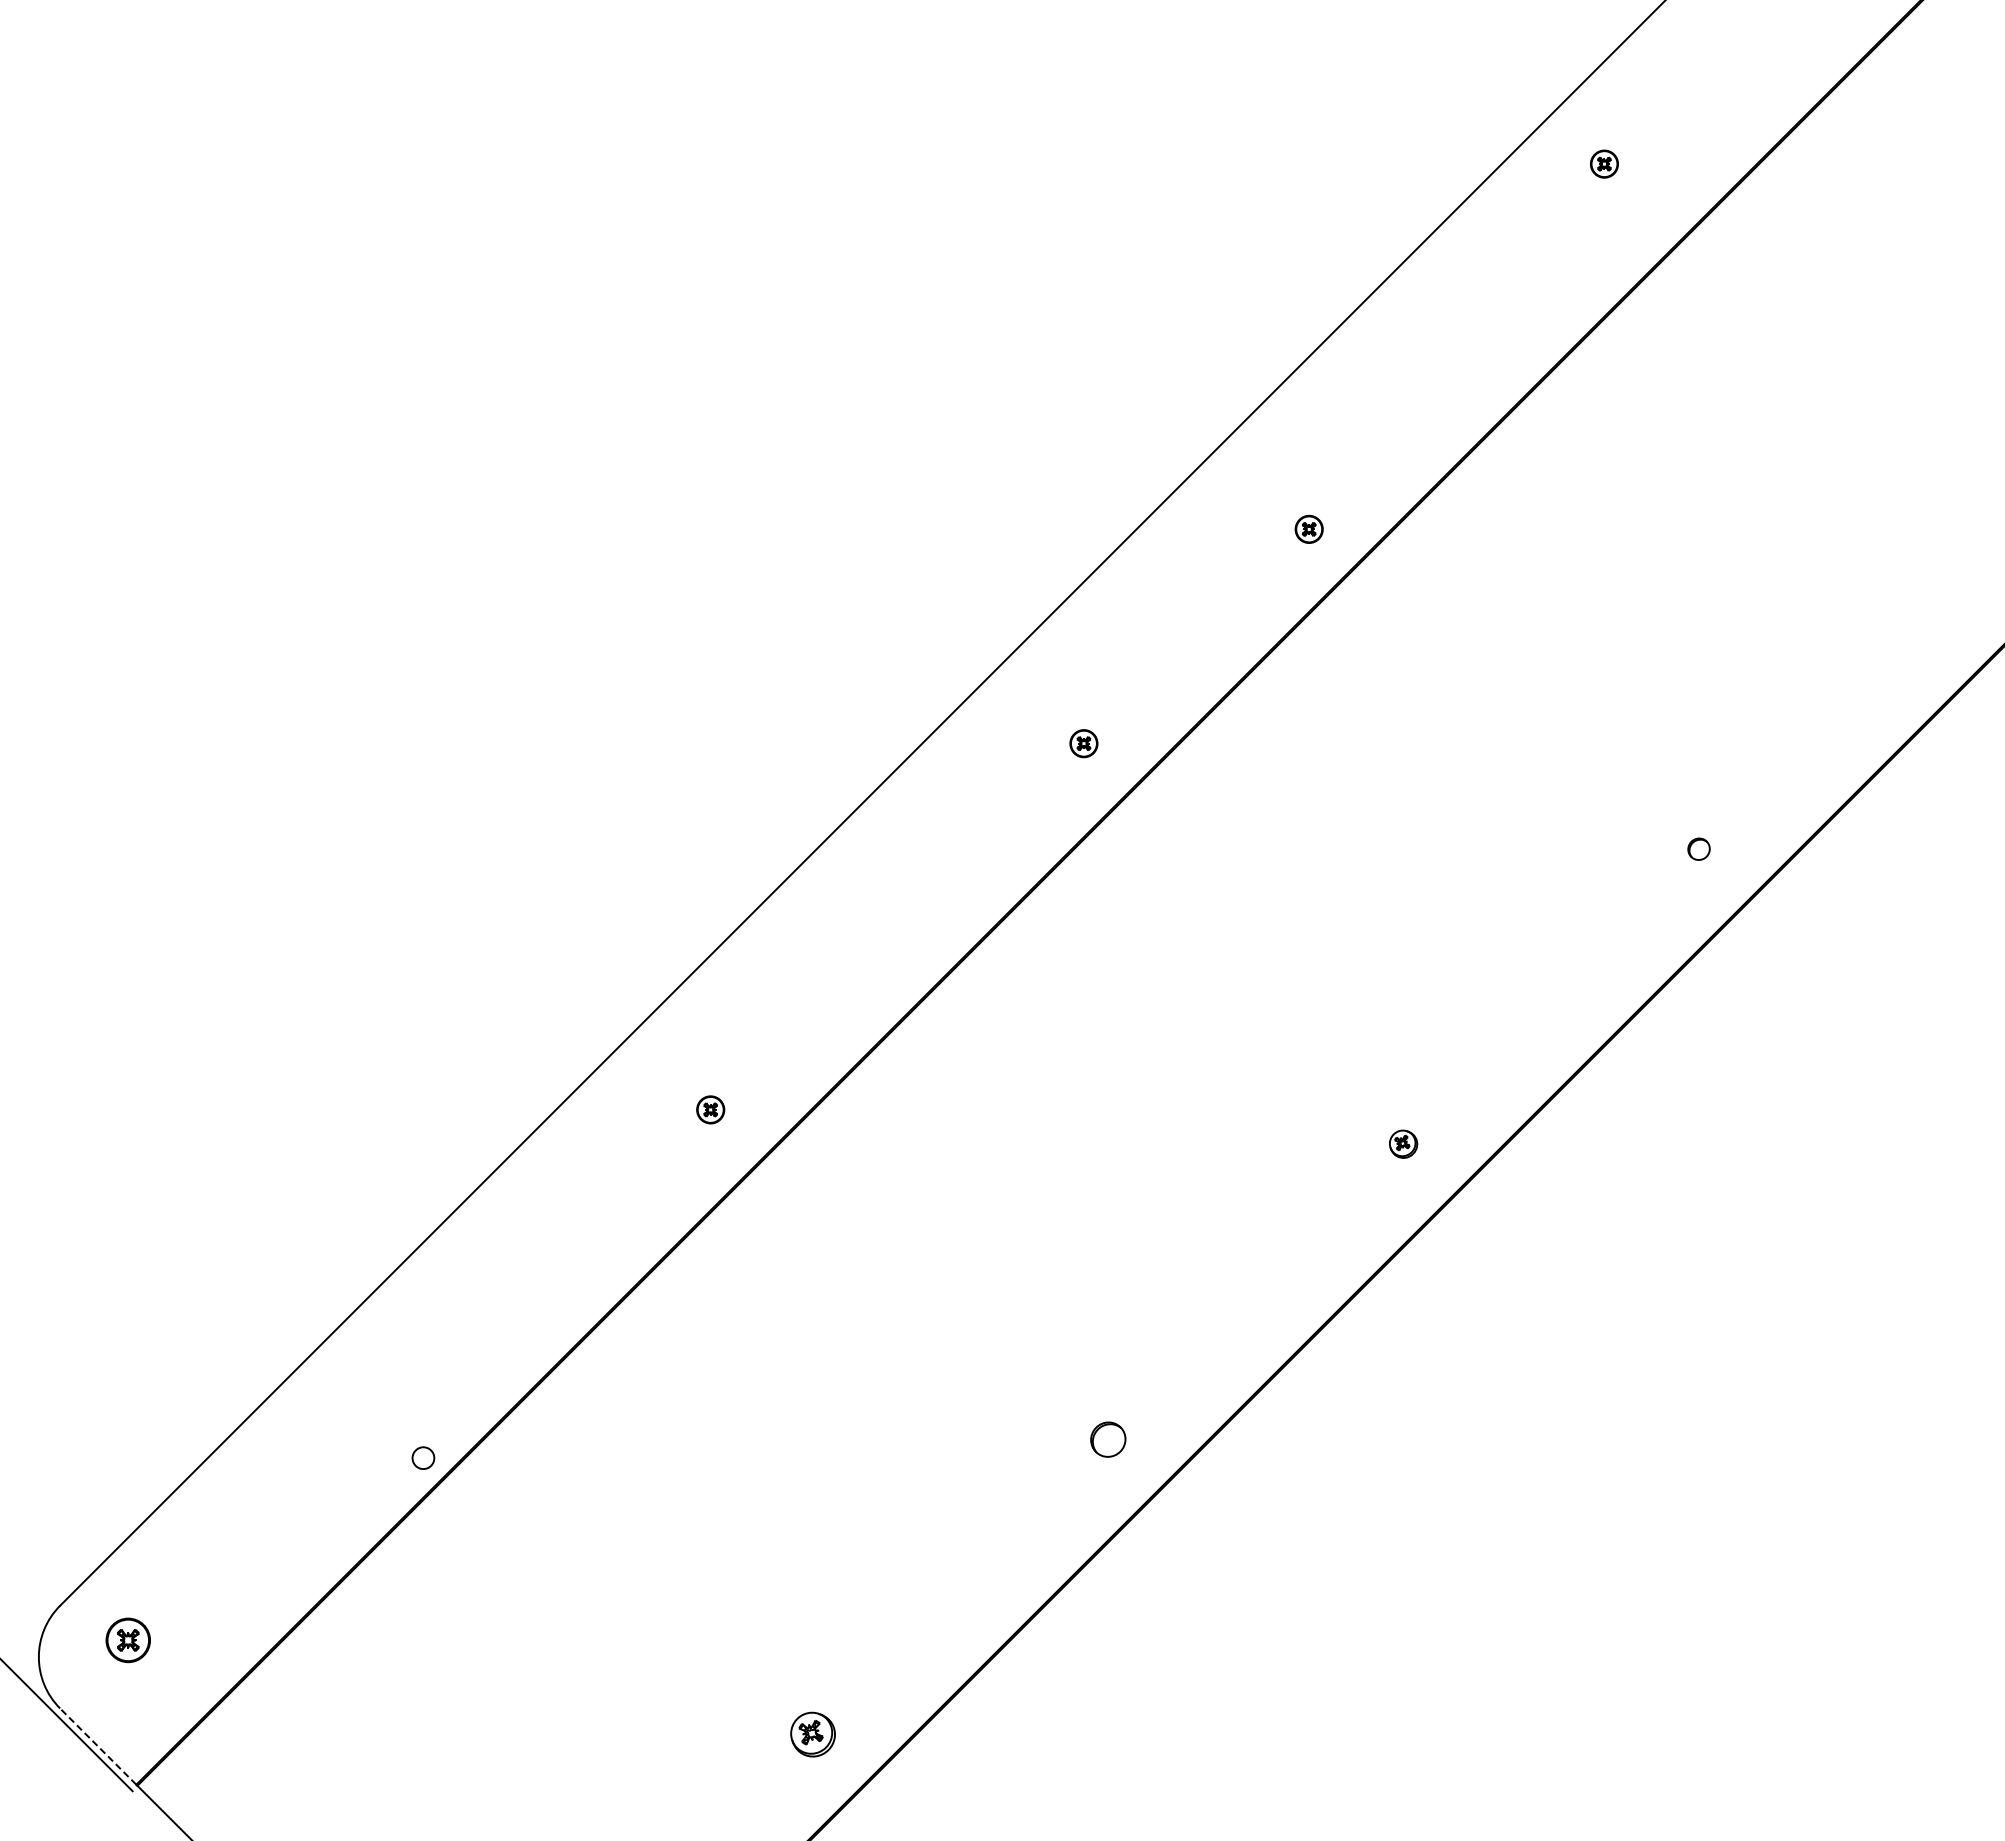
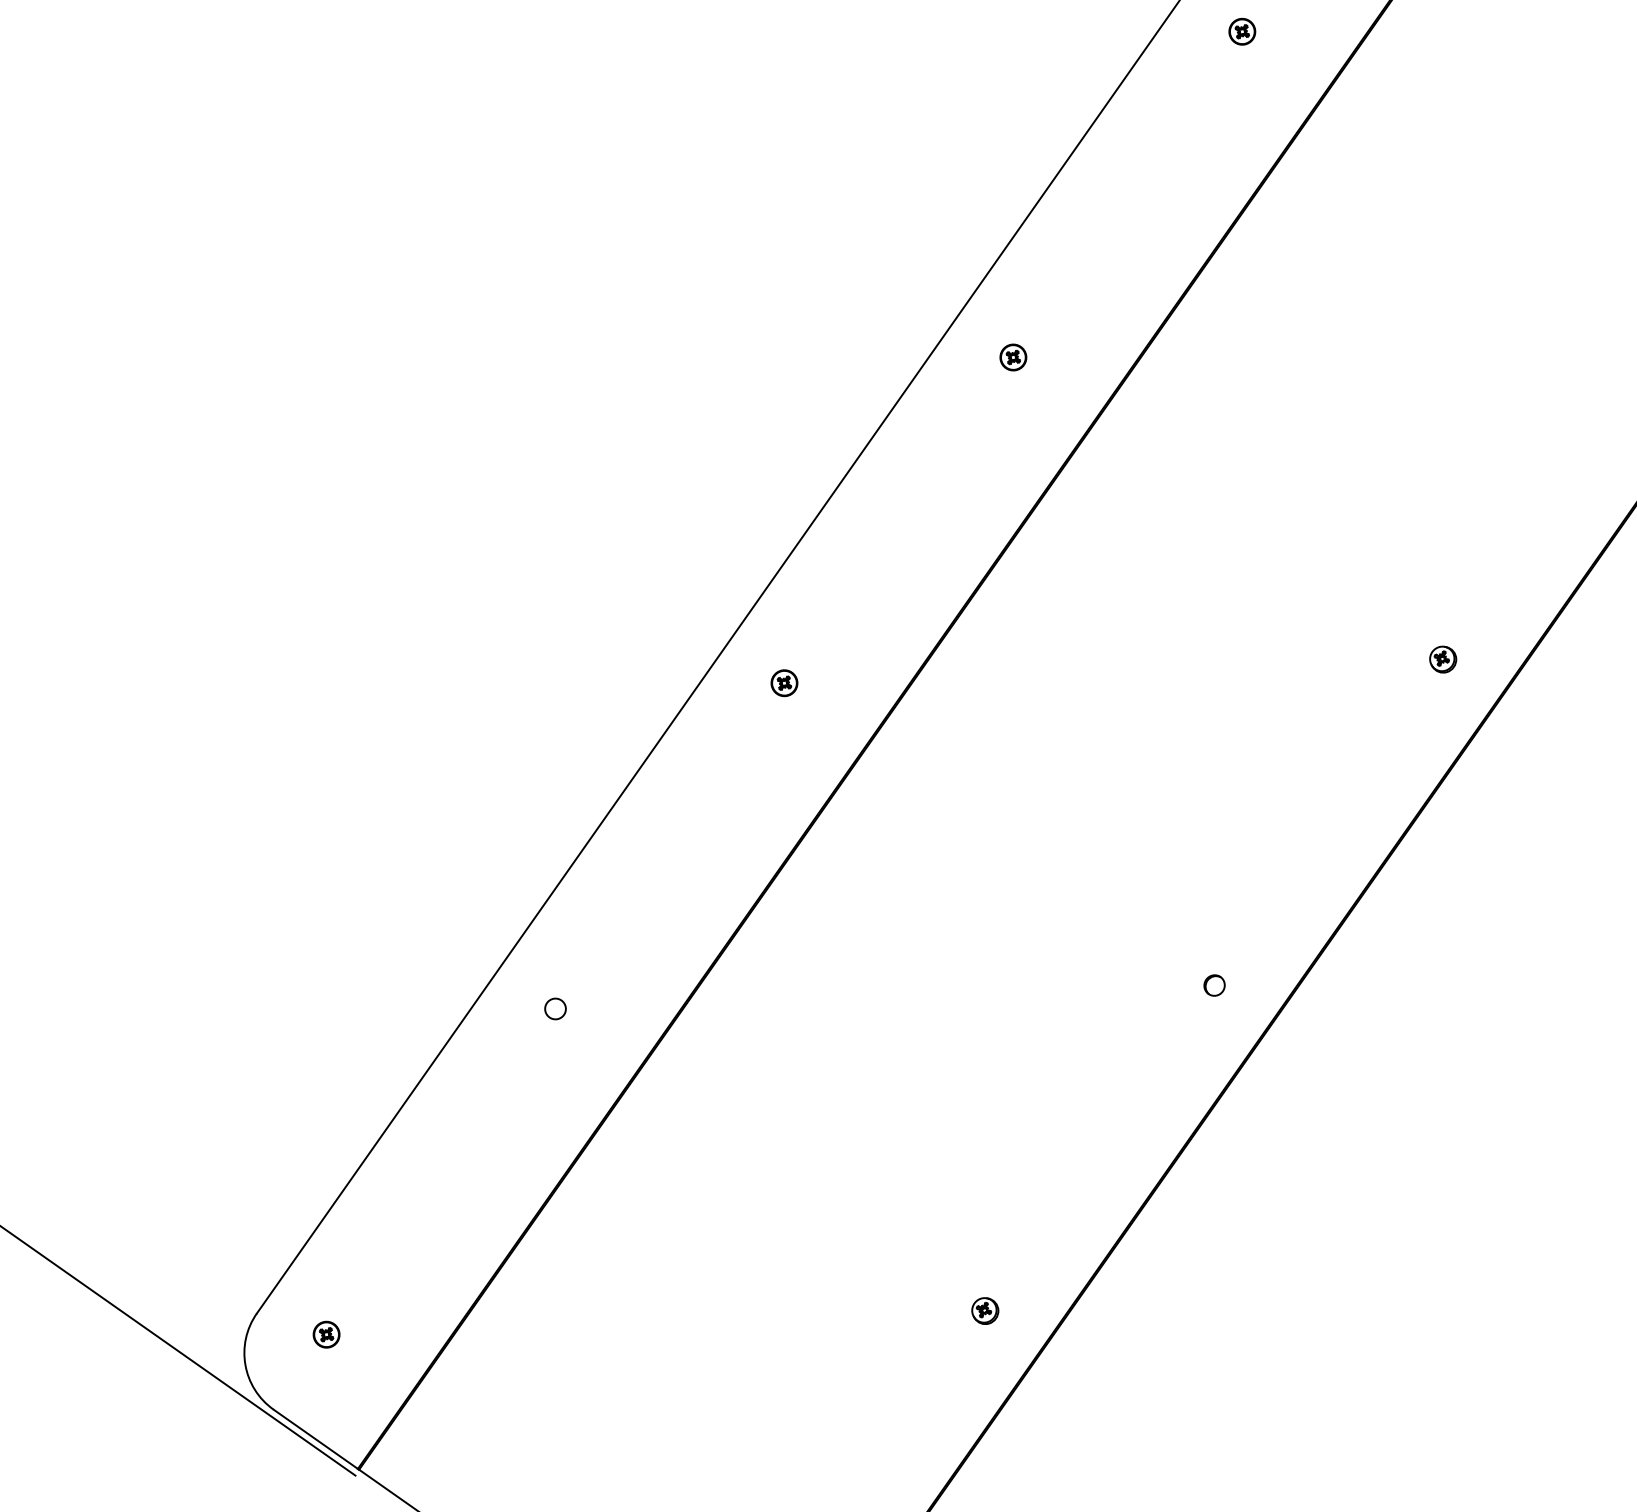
part: (1308, 528) -> (1241, 31), moved
part: (1083, 743) -> (1012, 357), moved
part: (710, 1109) -> (784, 682), moved
part: (1108, 1439) -> (1214, 985), size x0.62
circle: (423, 1457) -> (555, 1008), moved
part: (127, 1640) -> (325, 1334), size x0.62
part: (812, 1734) -> (984, 1310), size x0.62
line: (98, 1746) -> (316, 1439), dashed -> solid

